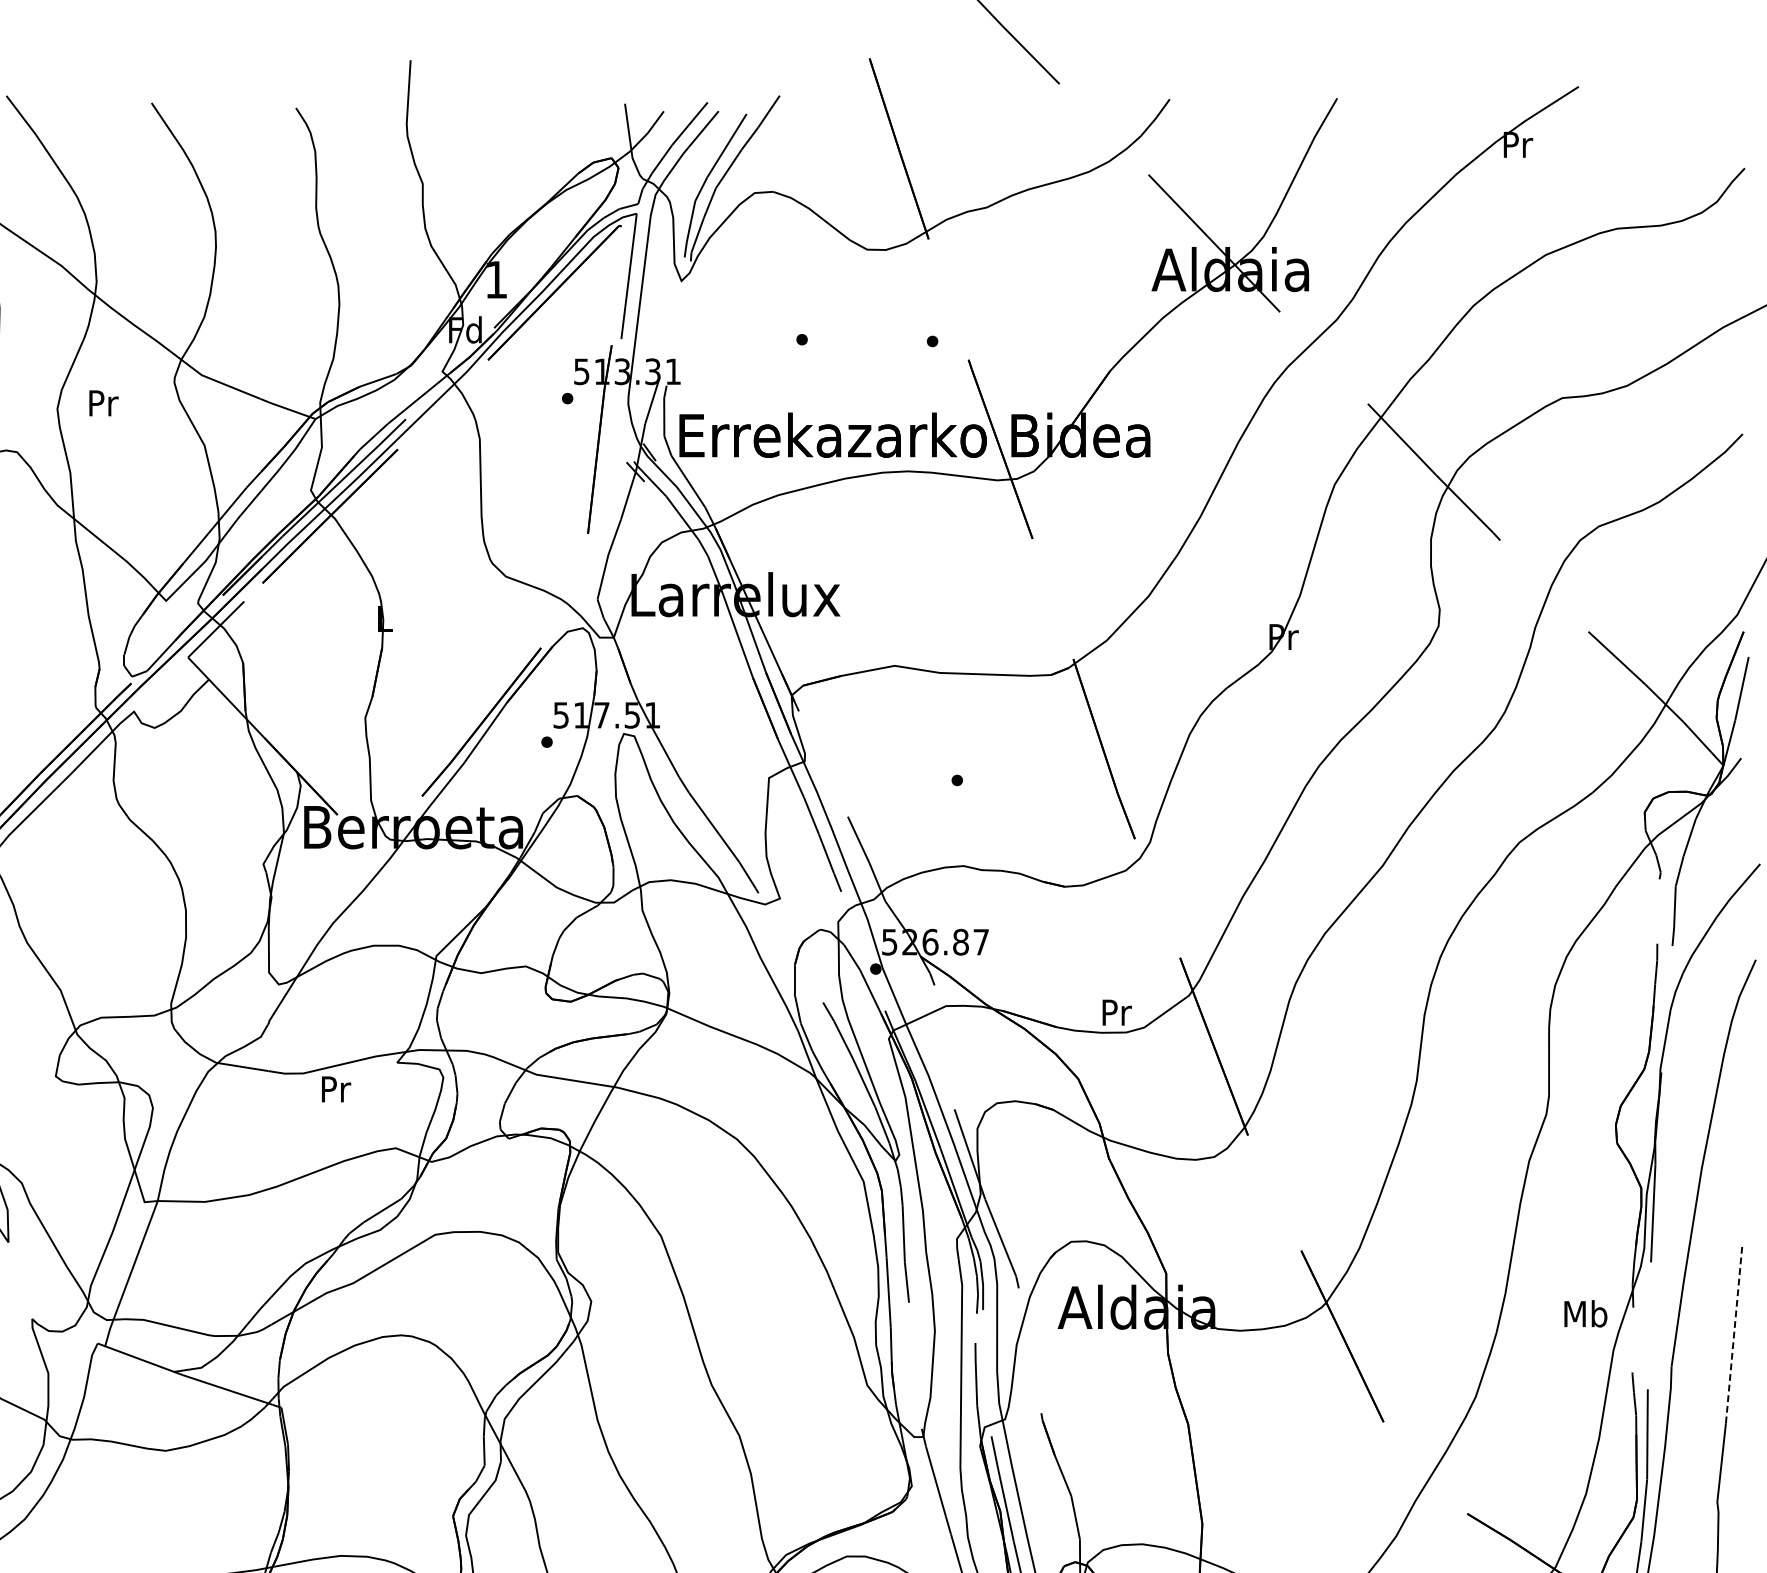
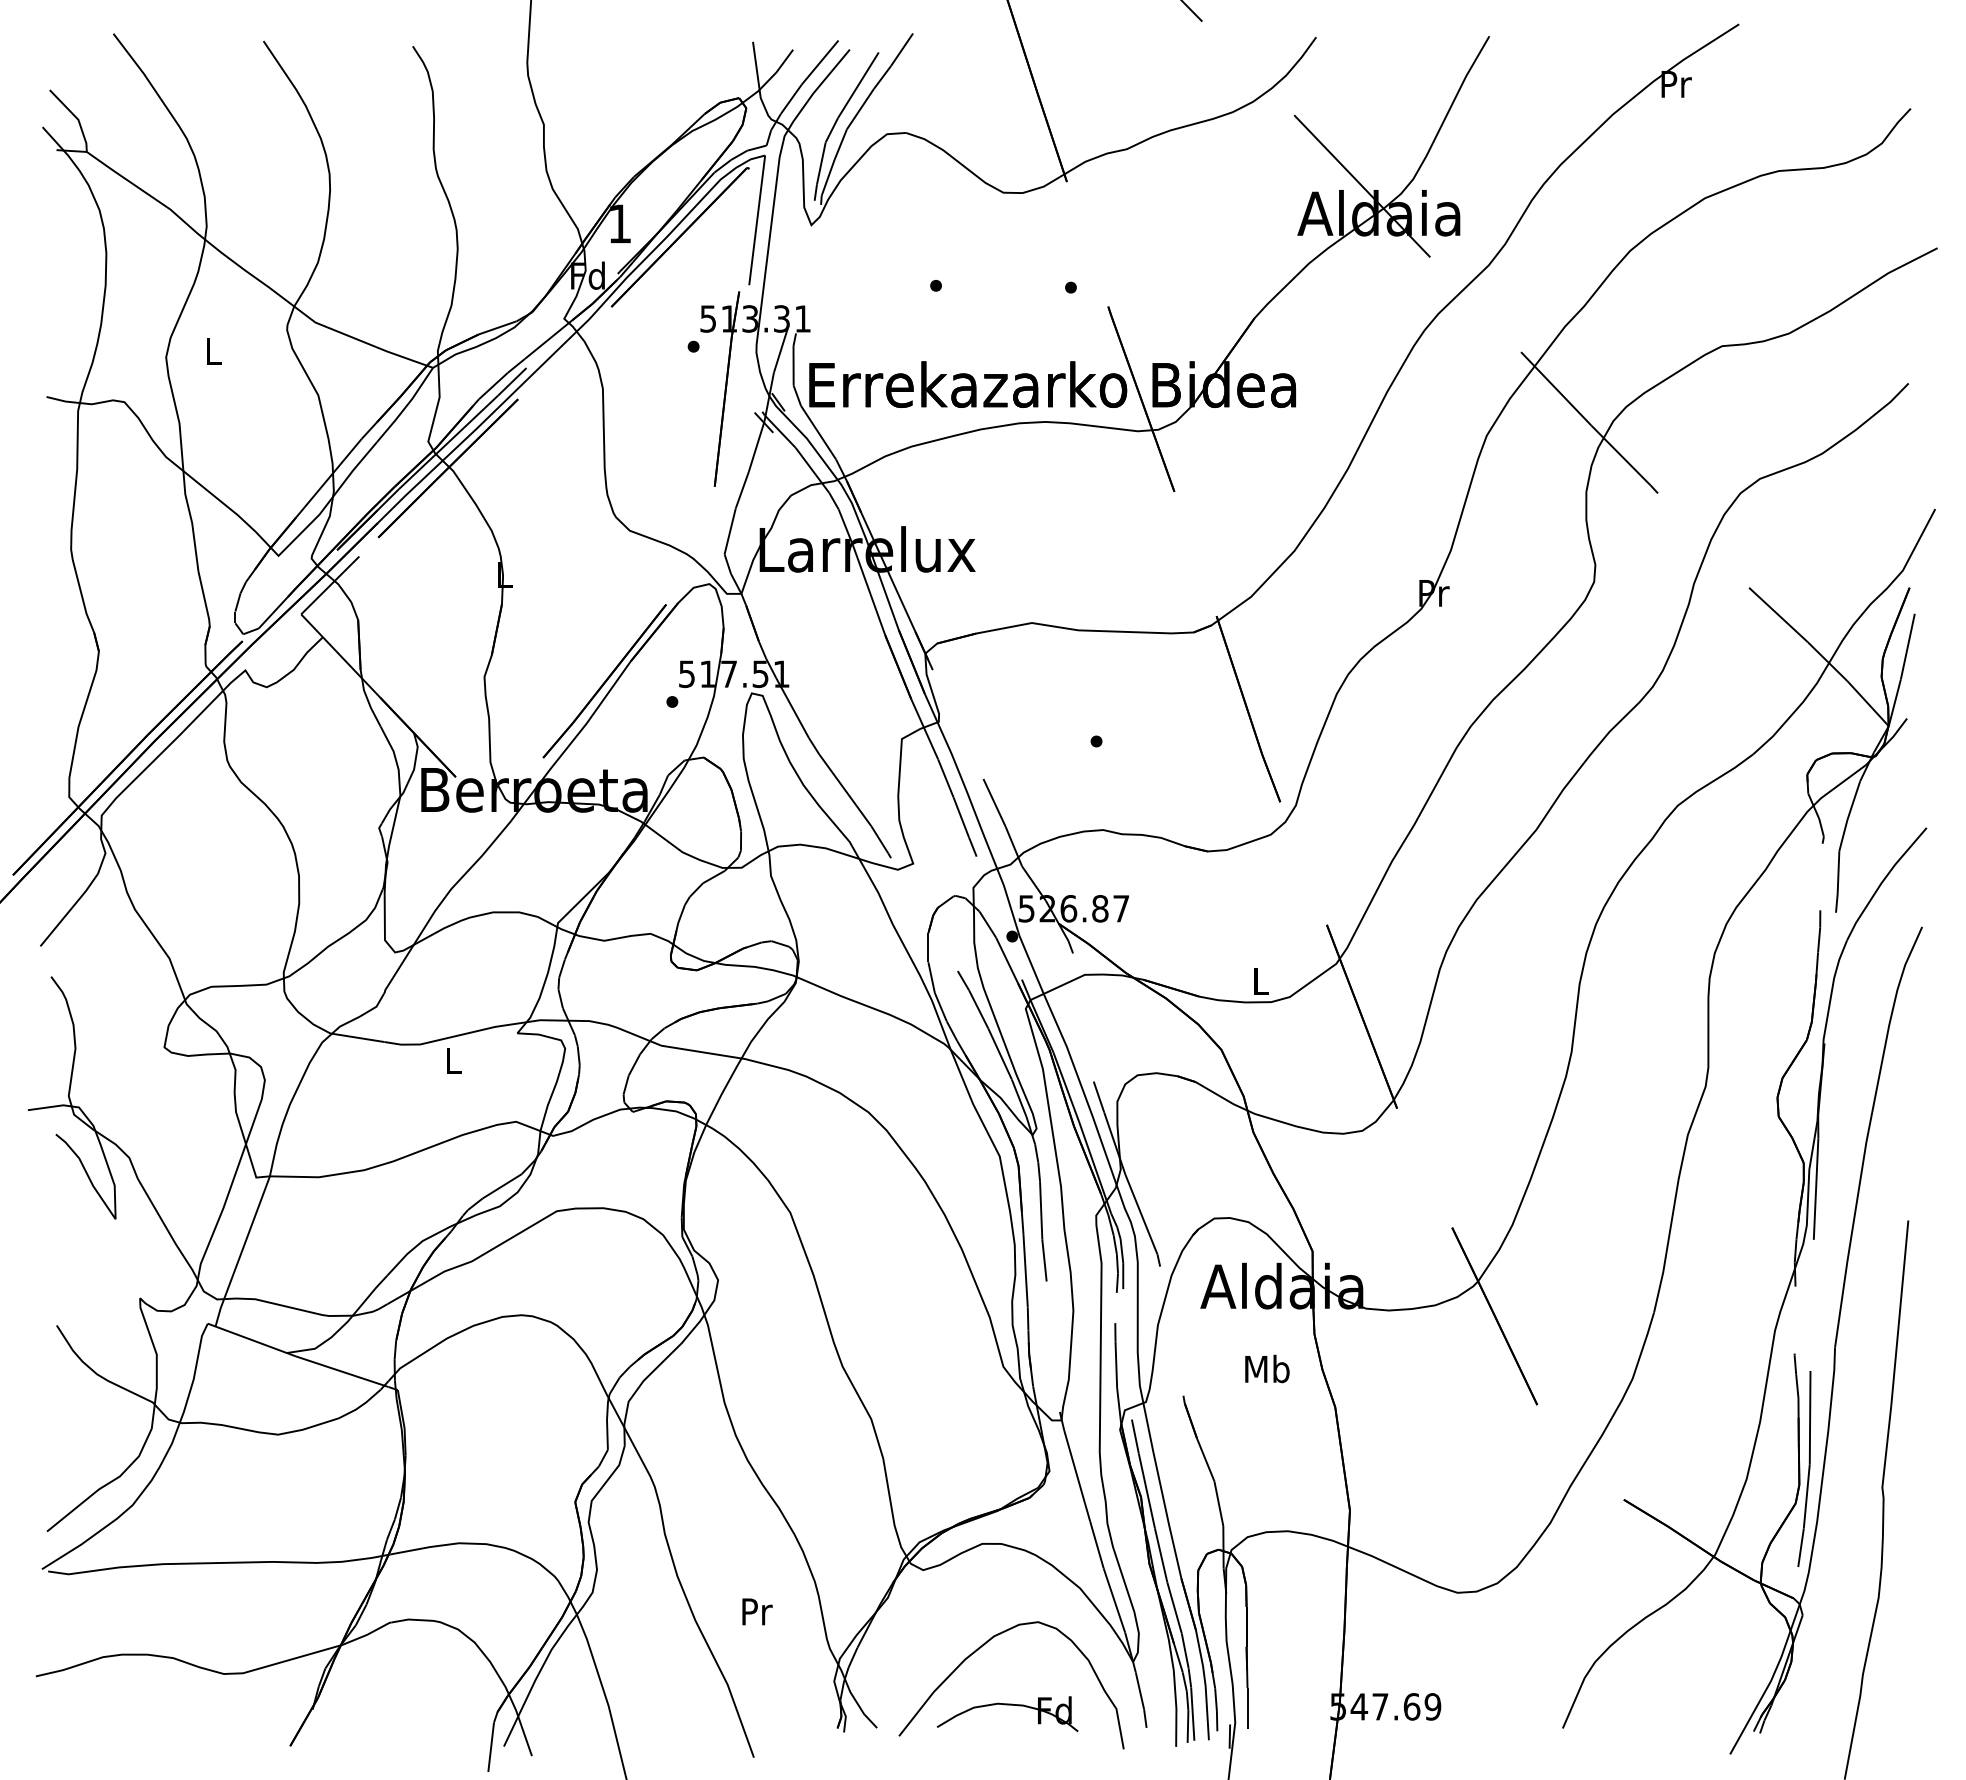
text: (104, 403) -> (214, 351), Pr -> L
text: (1116, 1012) -> (1261, 981), Pr -> L
text: (336, 1088) -> (454, 1060), Pr -> L
text: (1585, 1313) -> (1267, 1368), moved
line: (1733, 1332) -> (1899, 1312), dashed -> solid

